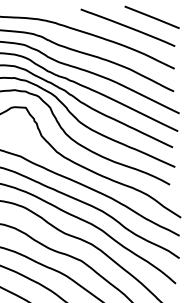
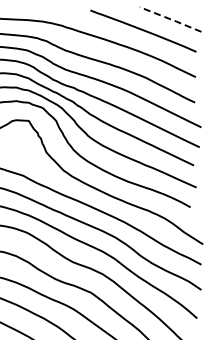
line: (152, 17) -> (170, 19), solid -> dashed

